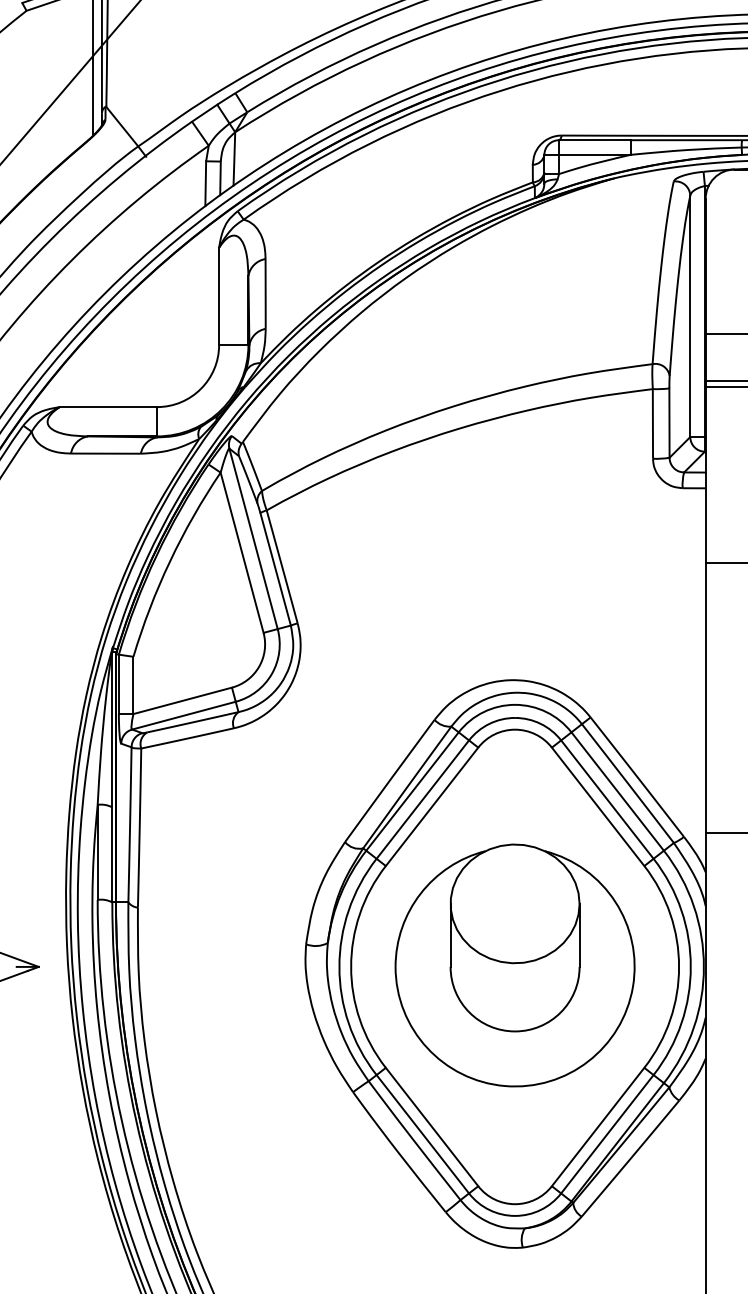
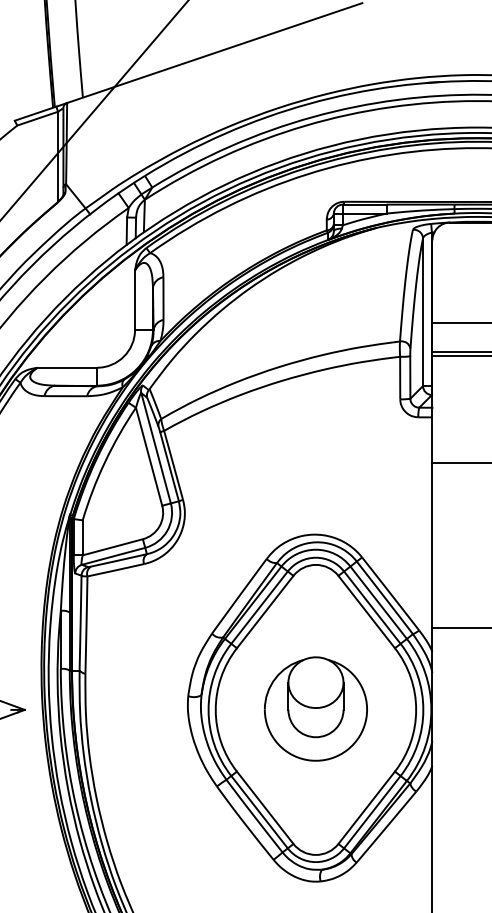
part: (514, 964) -> (315, 708), size x0.7

